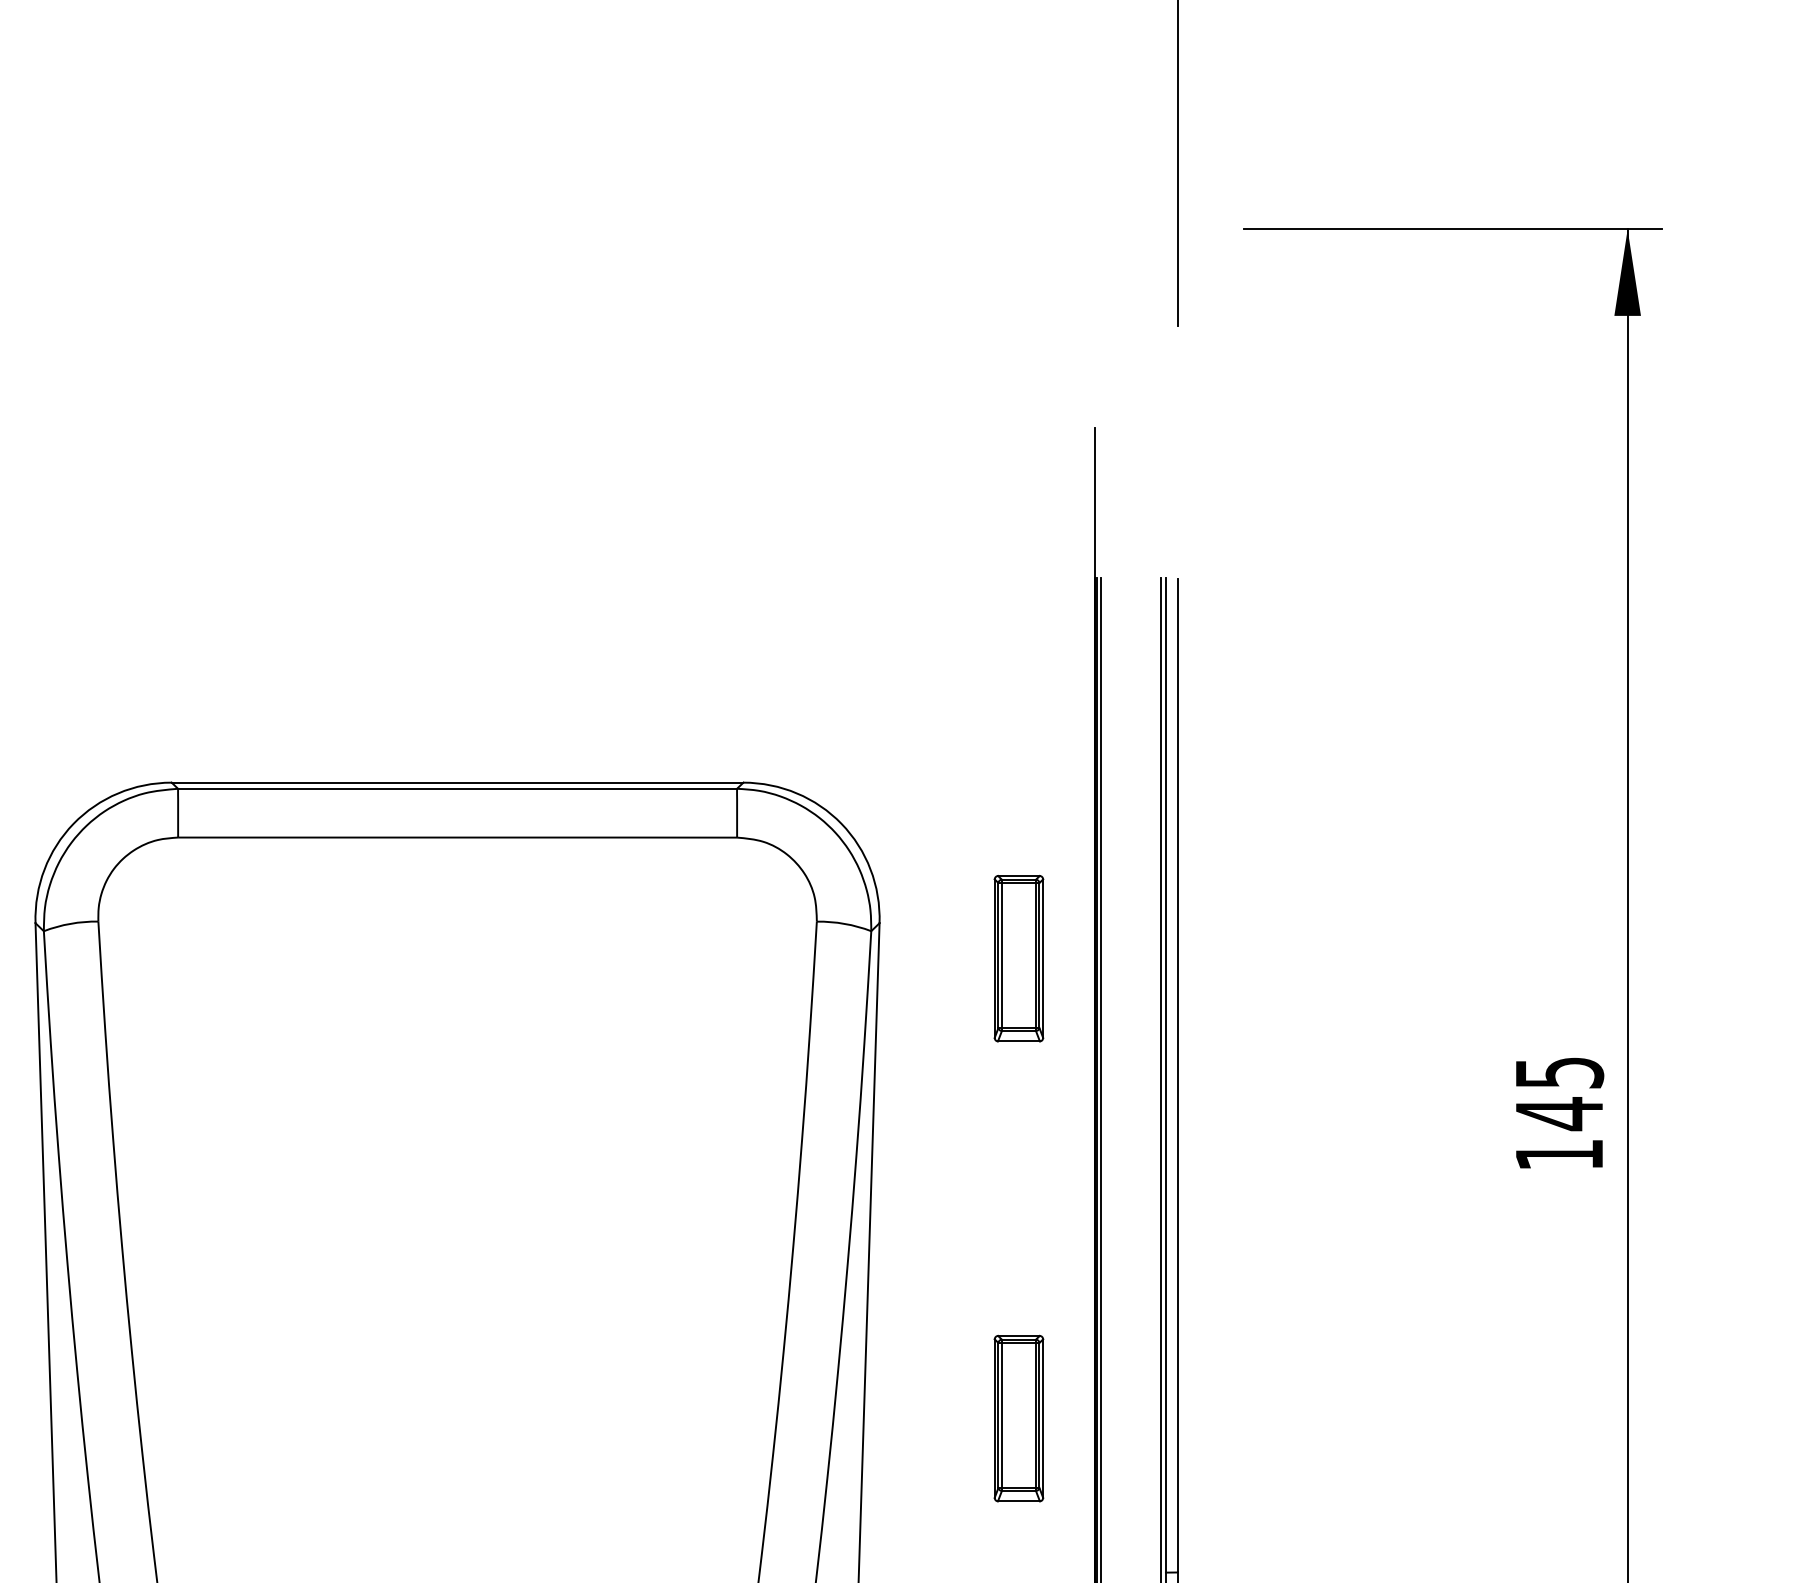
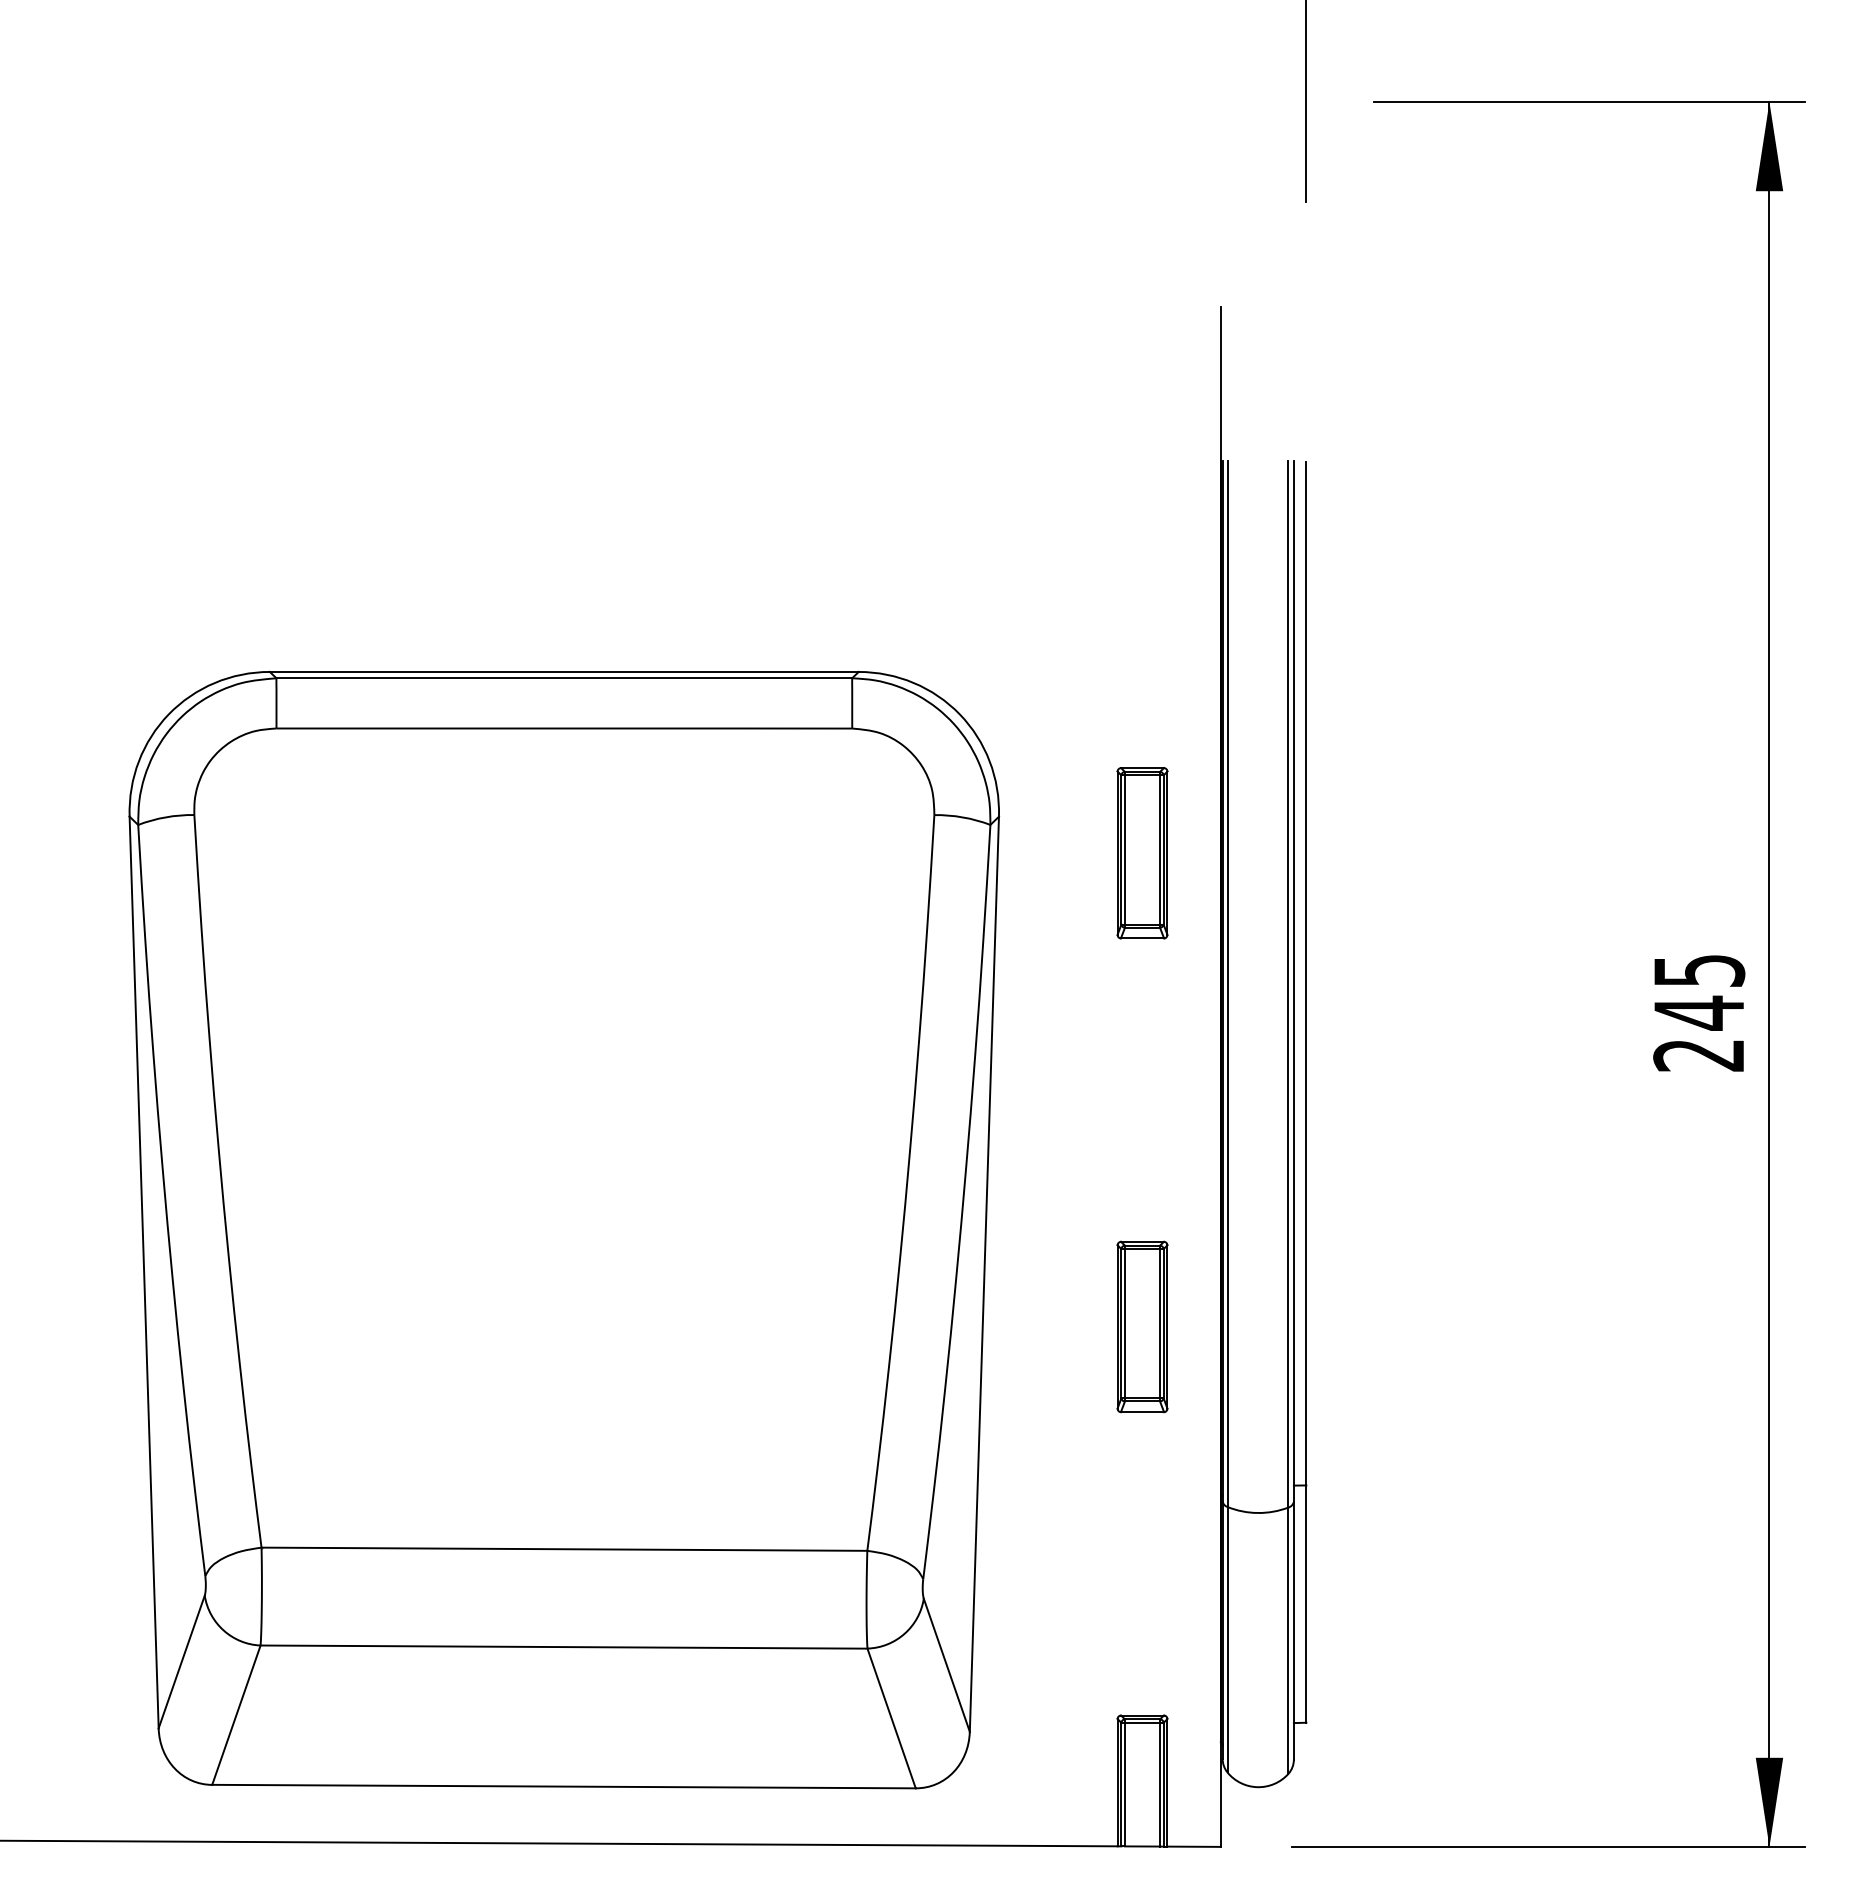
text: (1558, 1155) -> (1698, 1055), 145 -> 245

